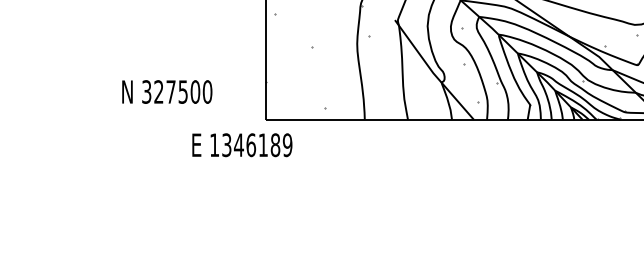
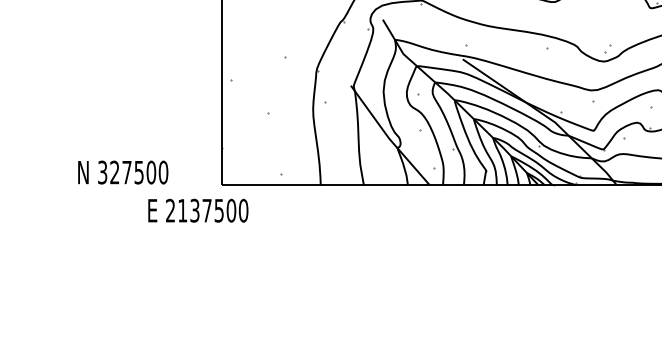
text: (167, 91) -> (123, 172), moved
text: (251, 144) -> (207, 210), 1346189 -> 2137500

